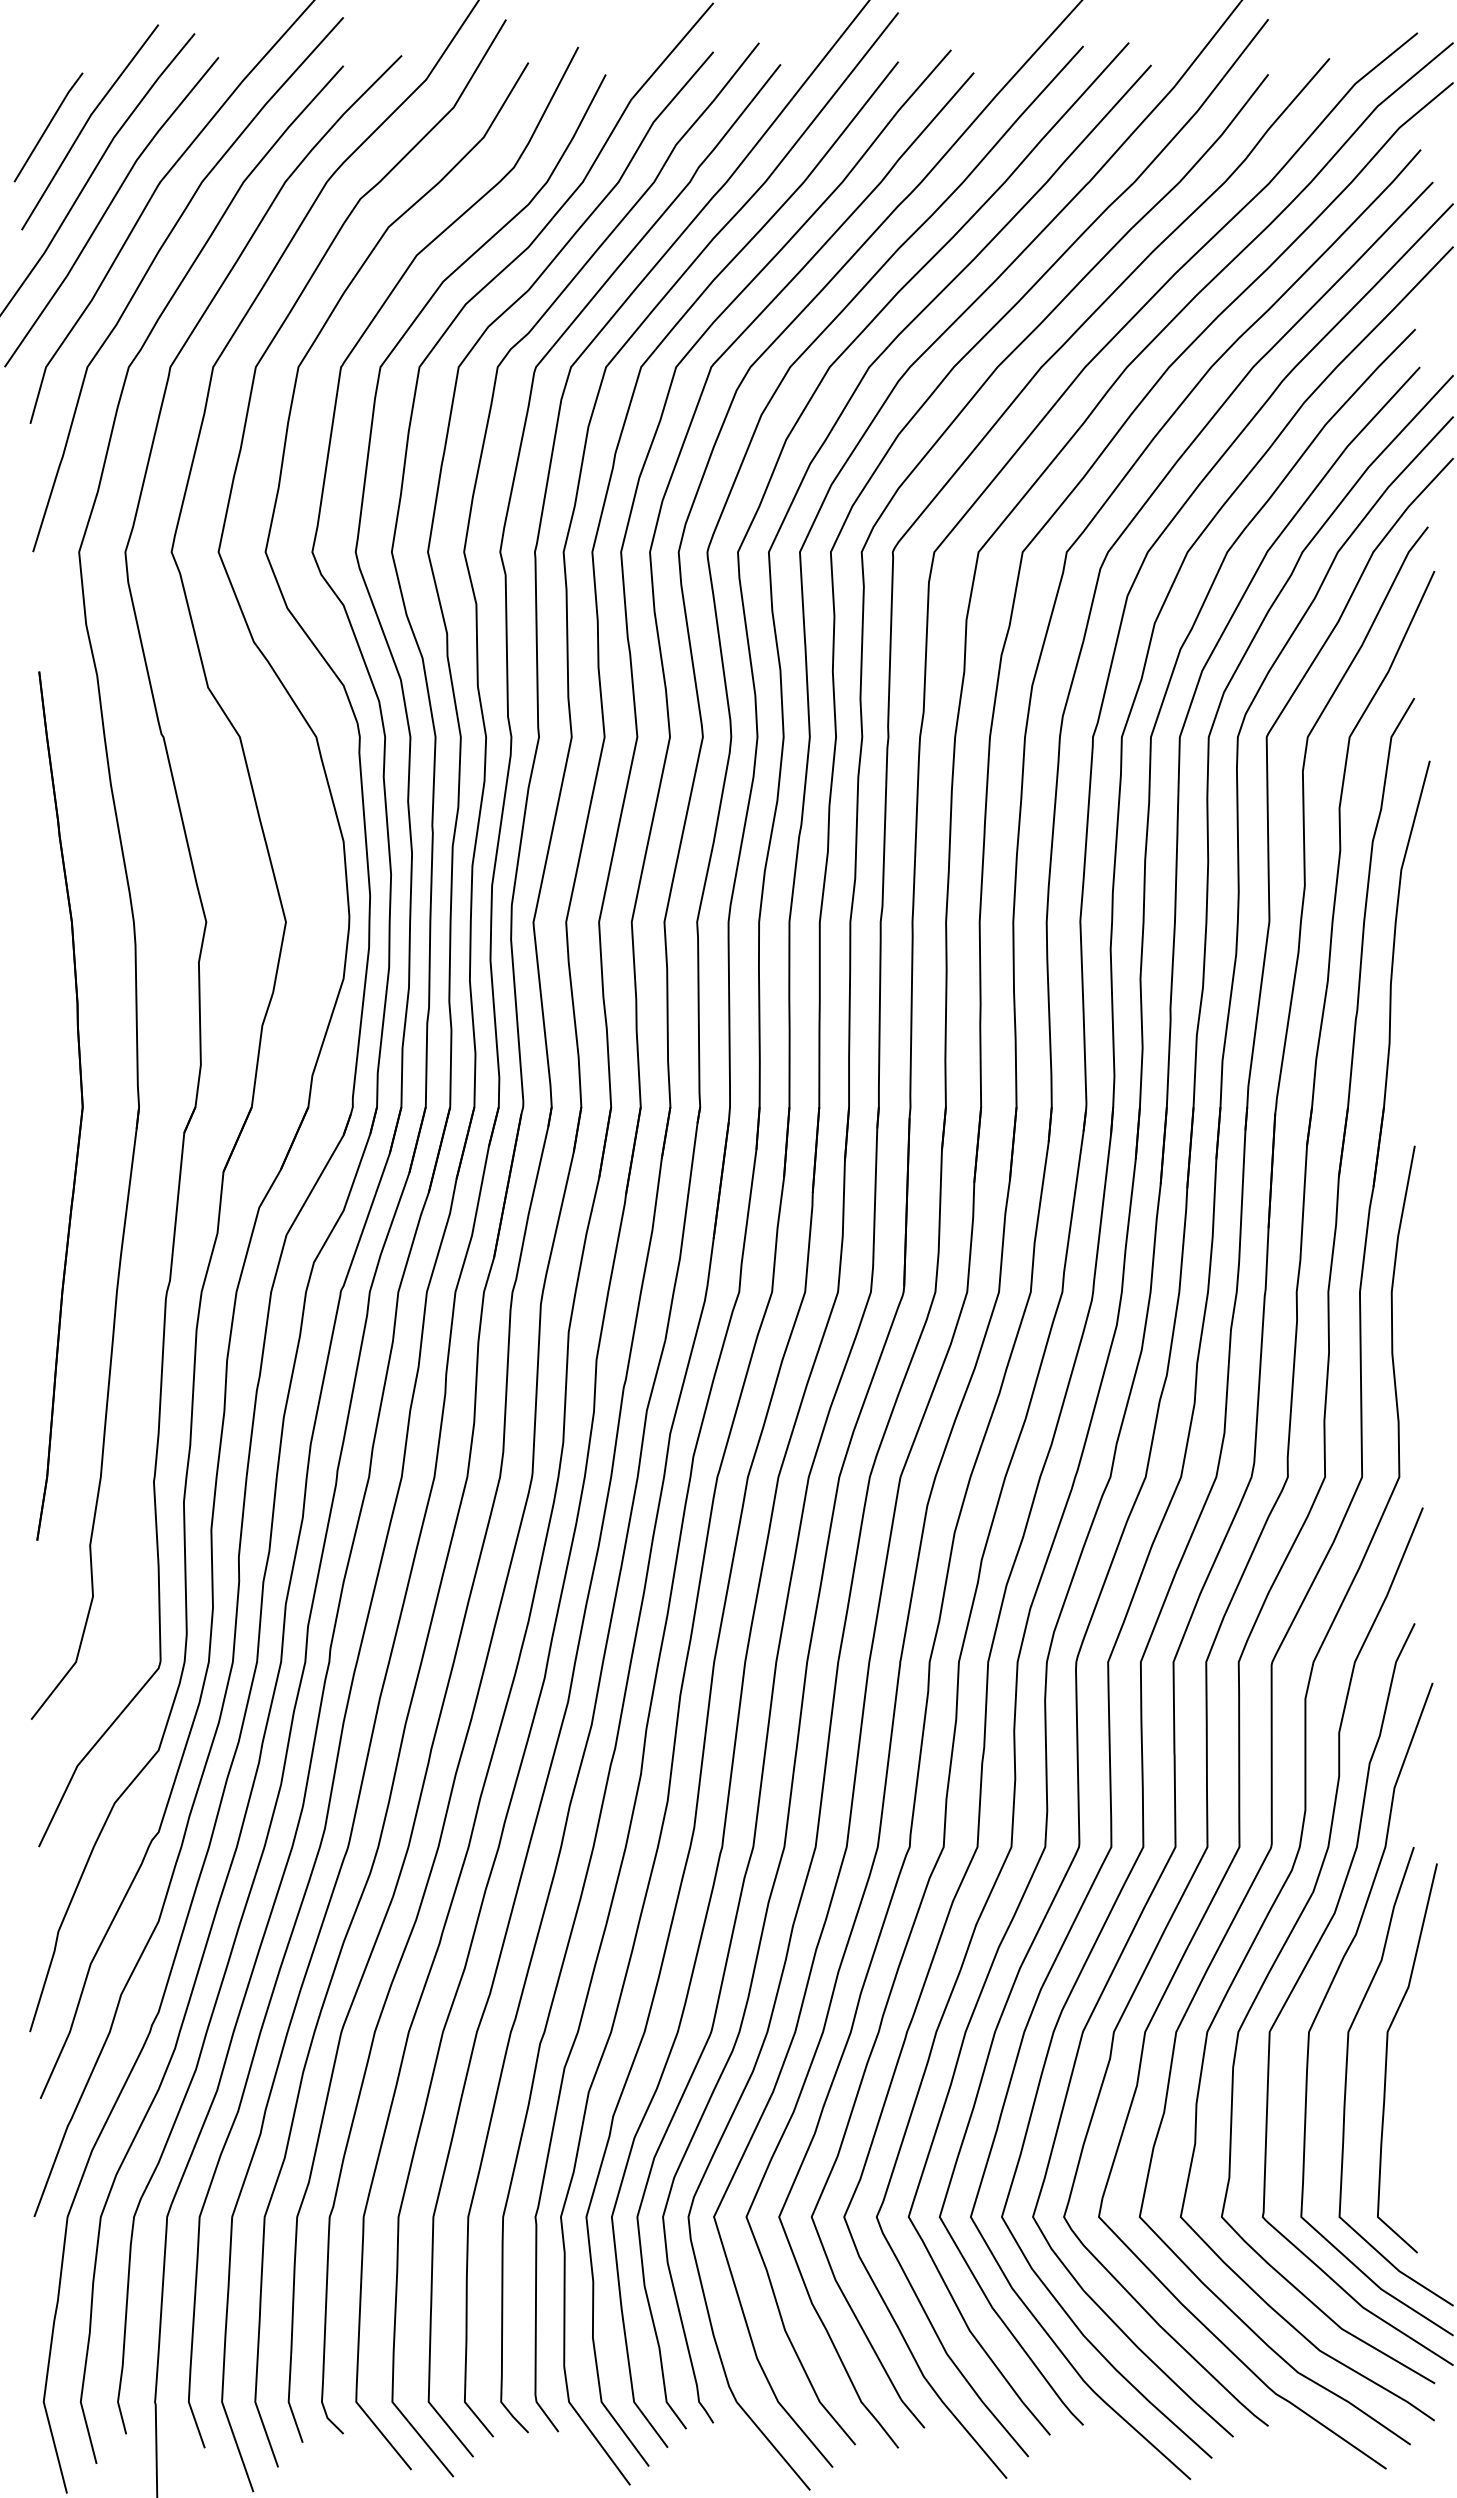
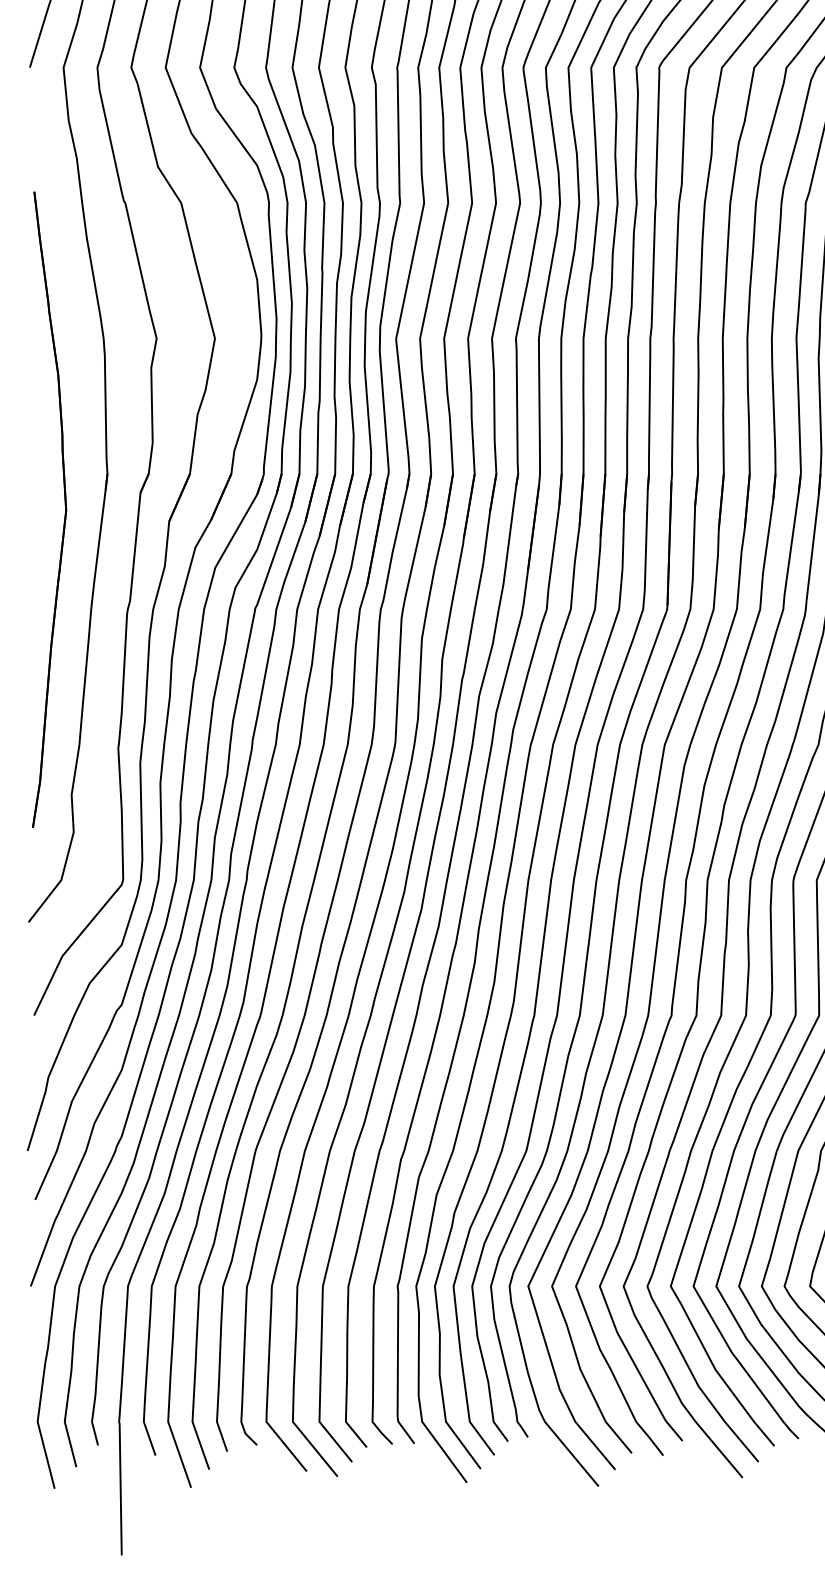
part: (81, 1105) -> (65, 509), moved

